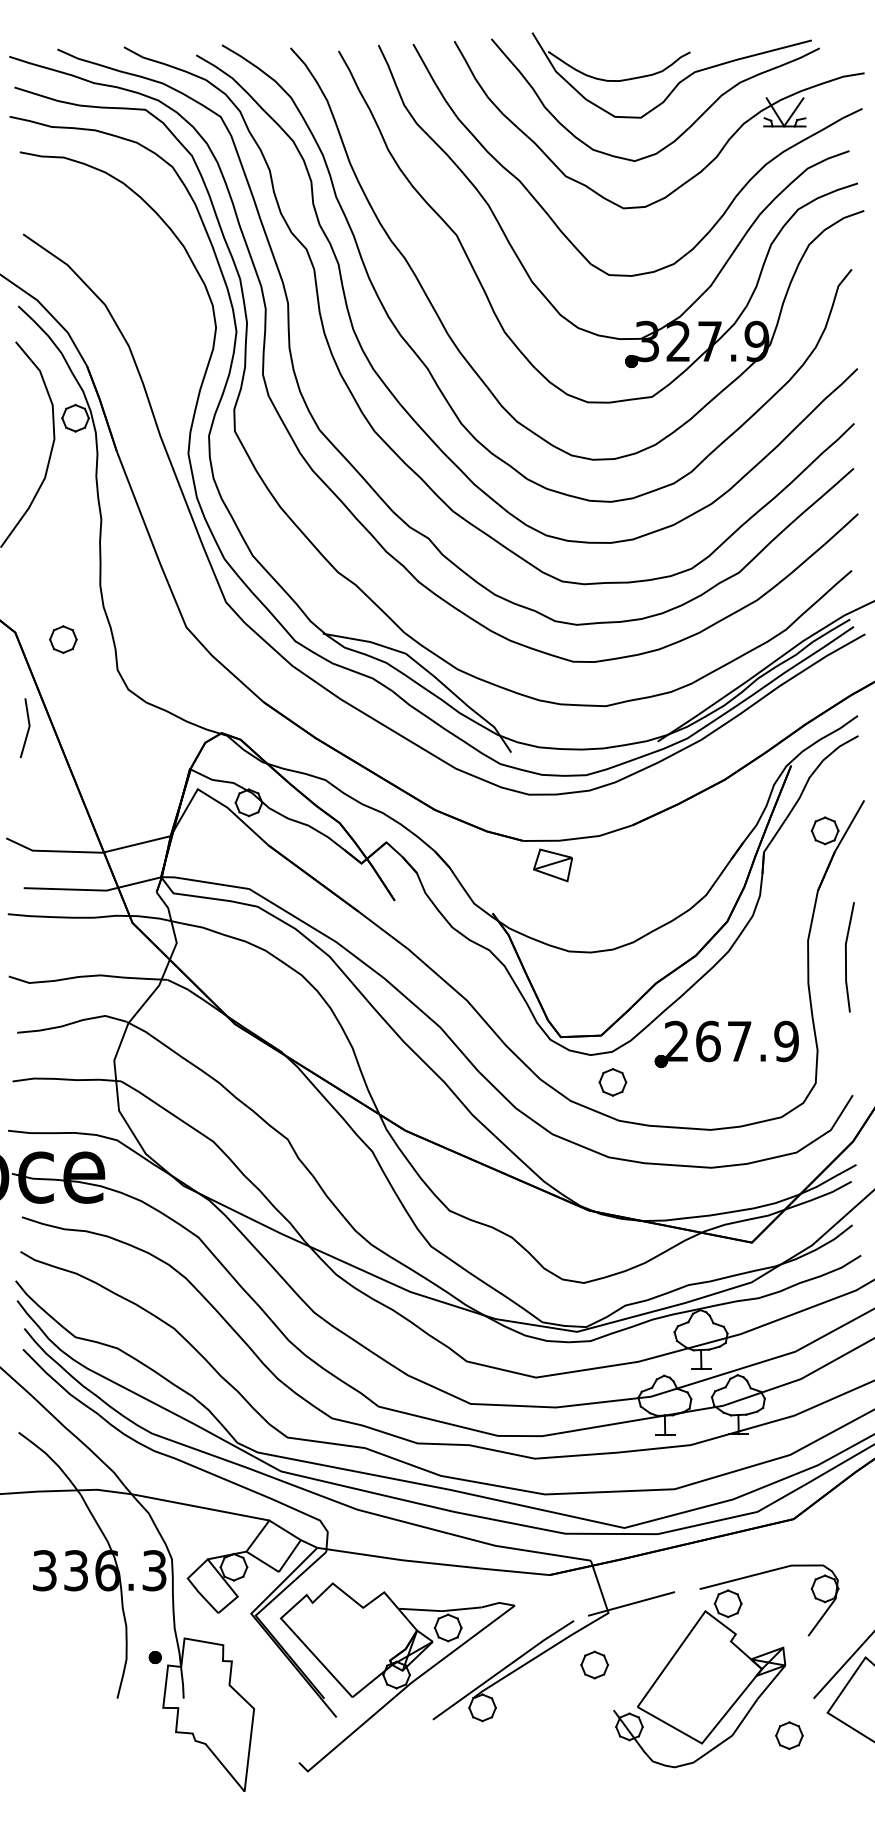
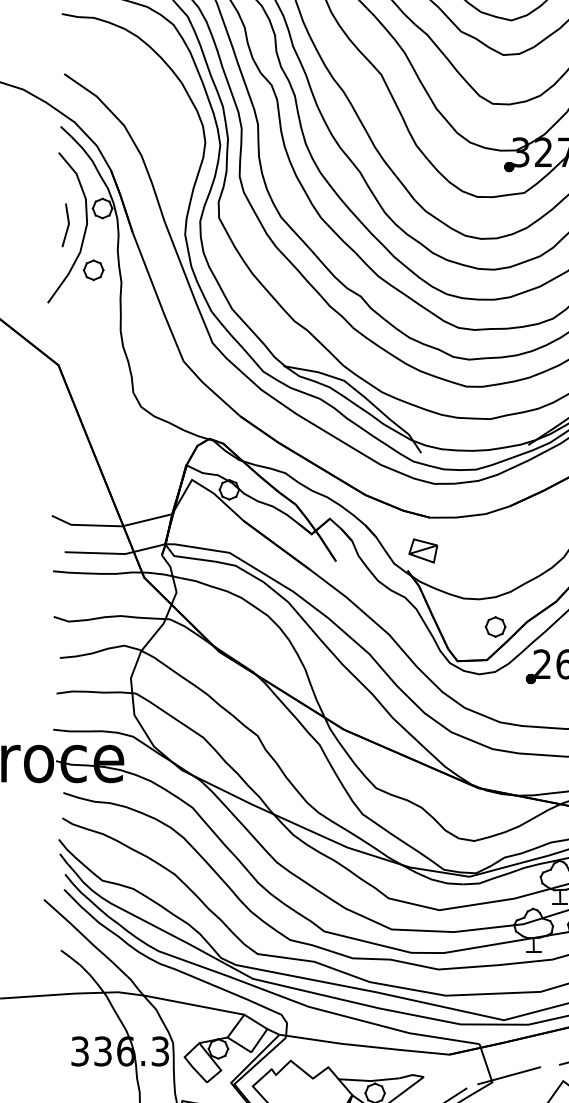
part: (63, 639) -> (93, 270), moved
line: (27, 729) -> (67, 226), moved
part: (553, 865) -> (423, 551), moved
part: (612, 1082) -> (495, 627), moved

